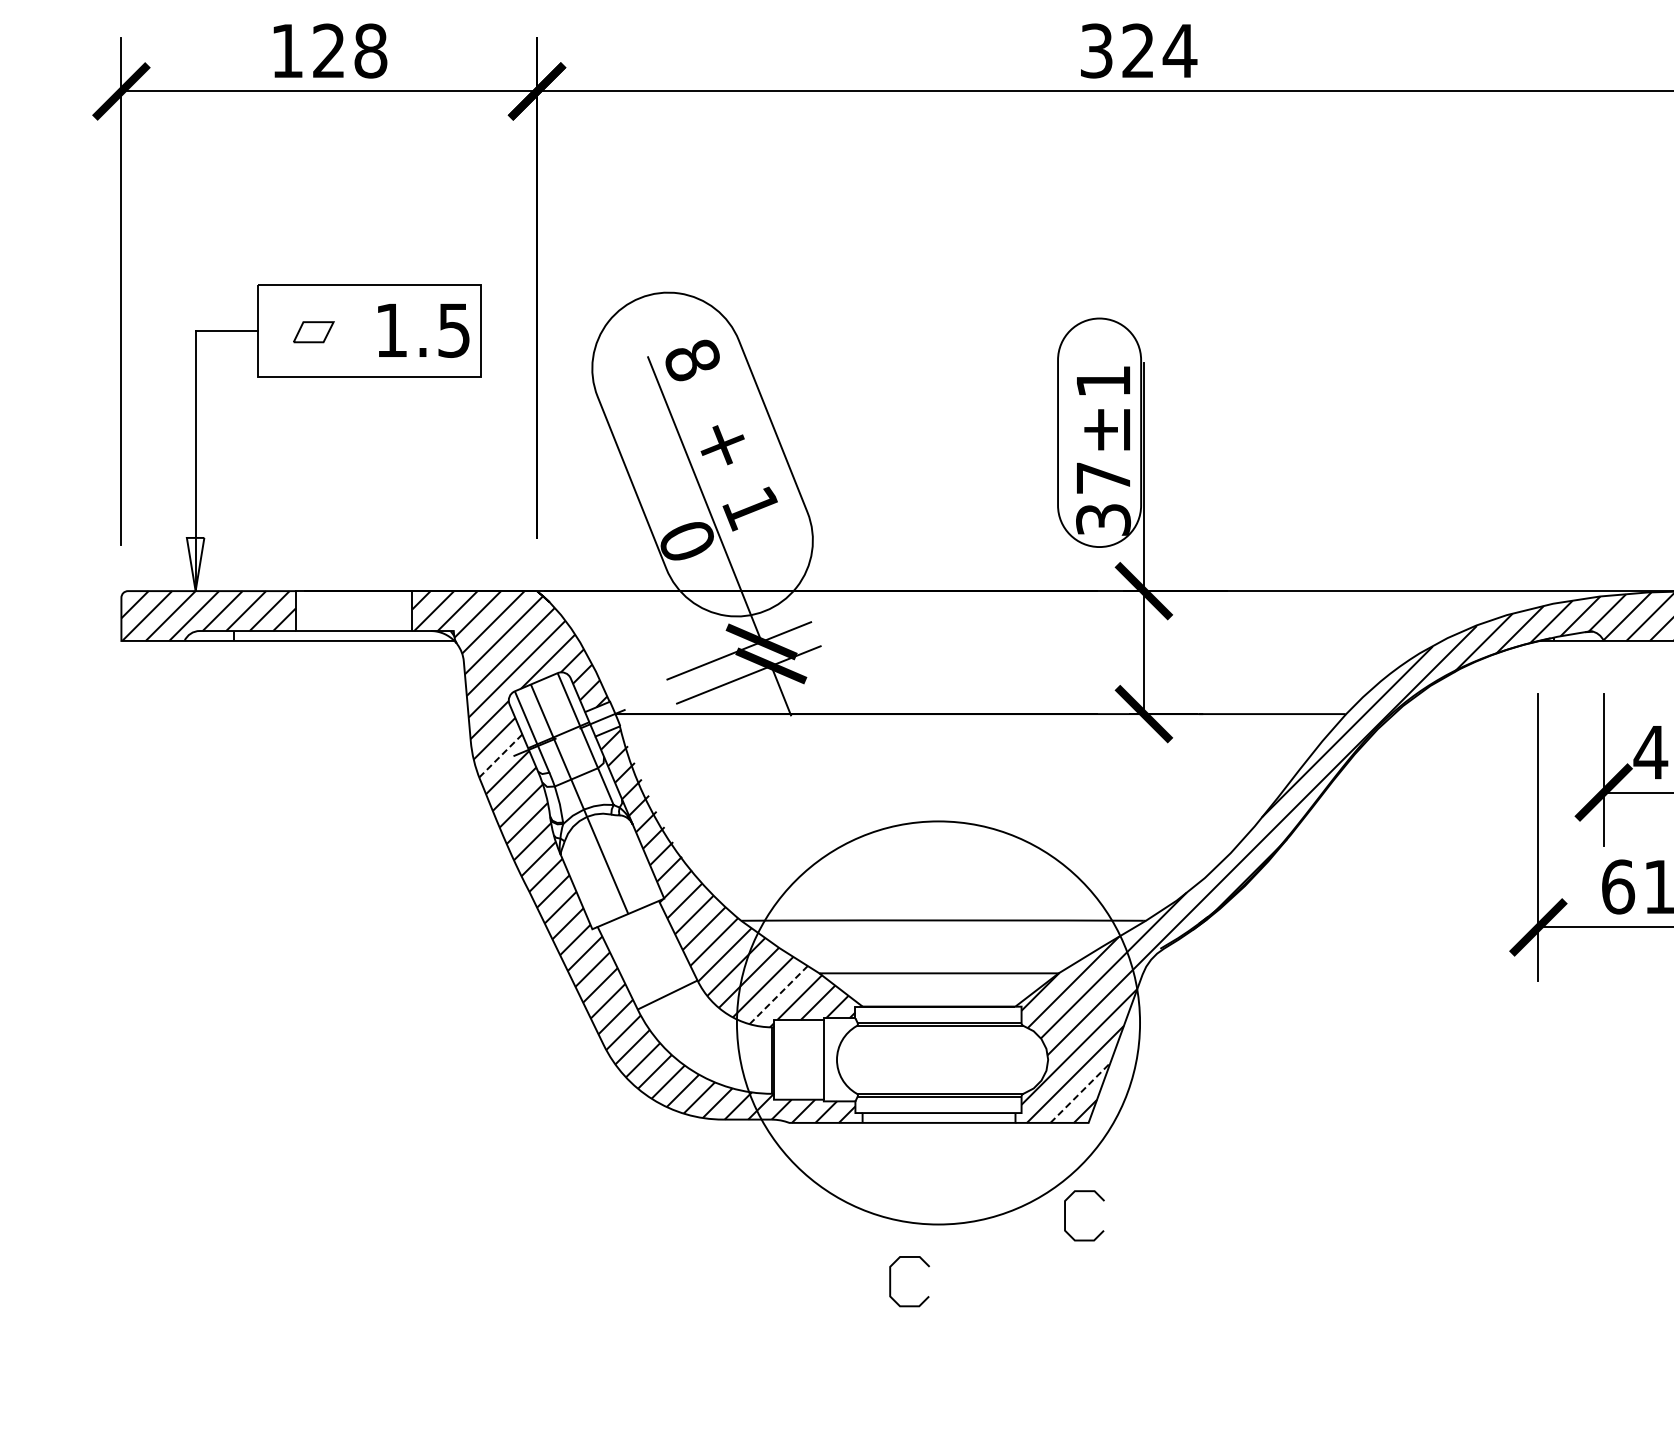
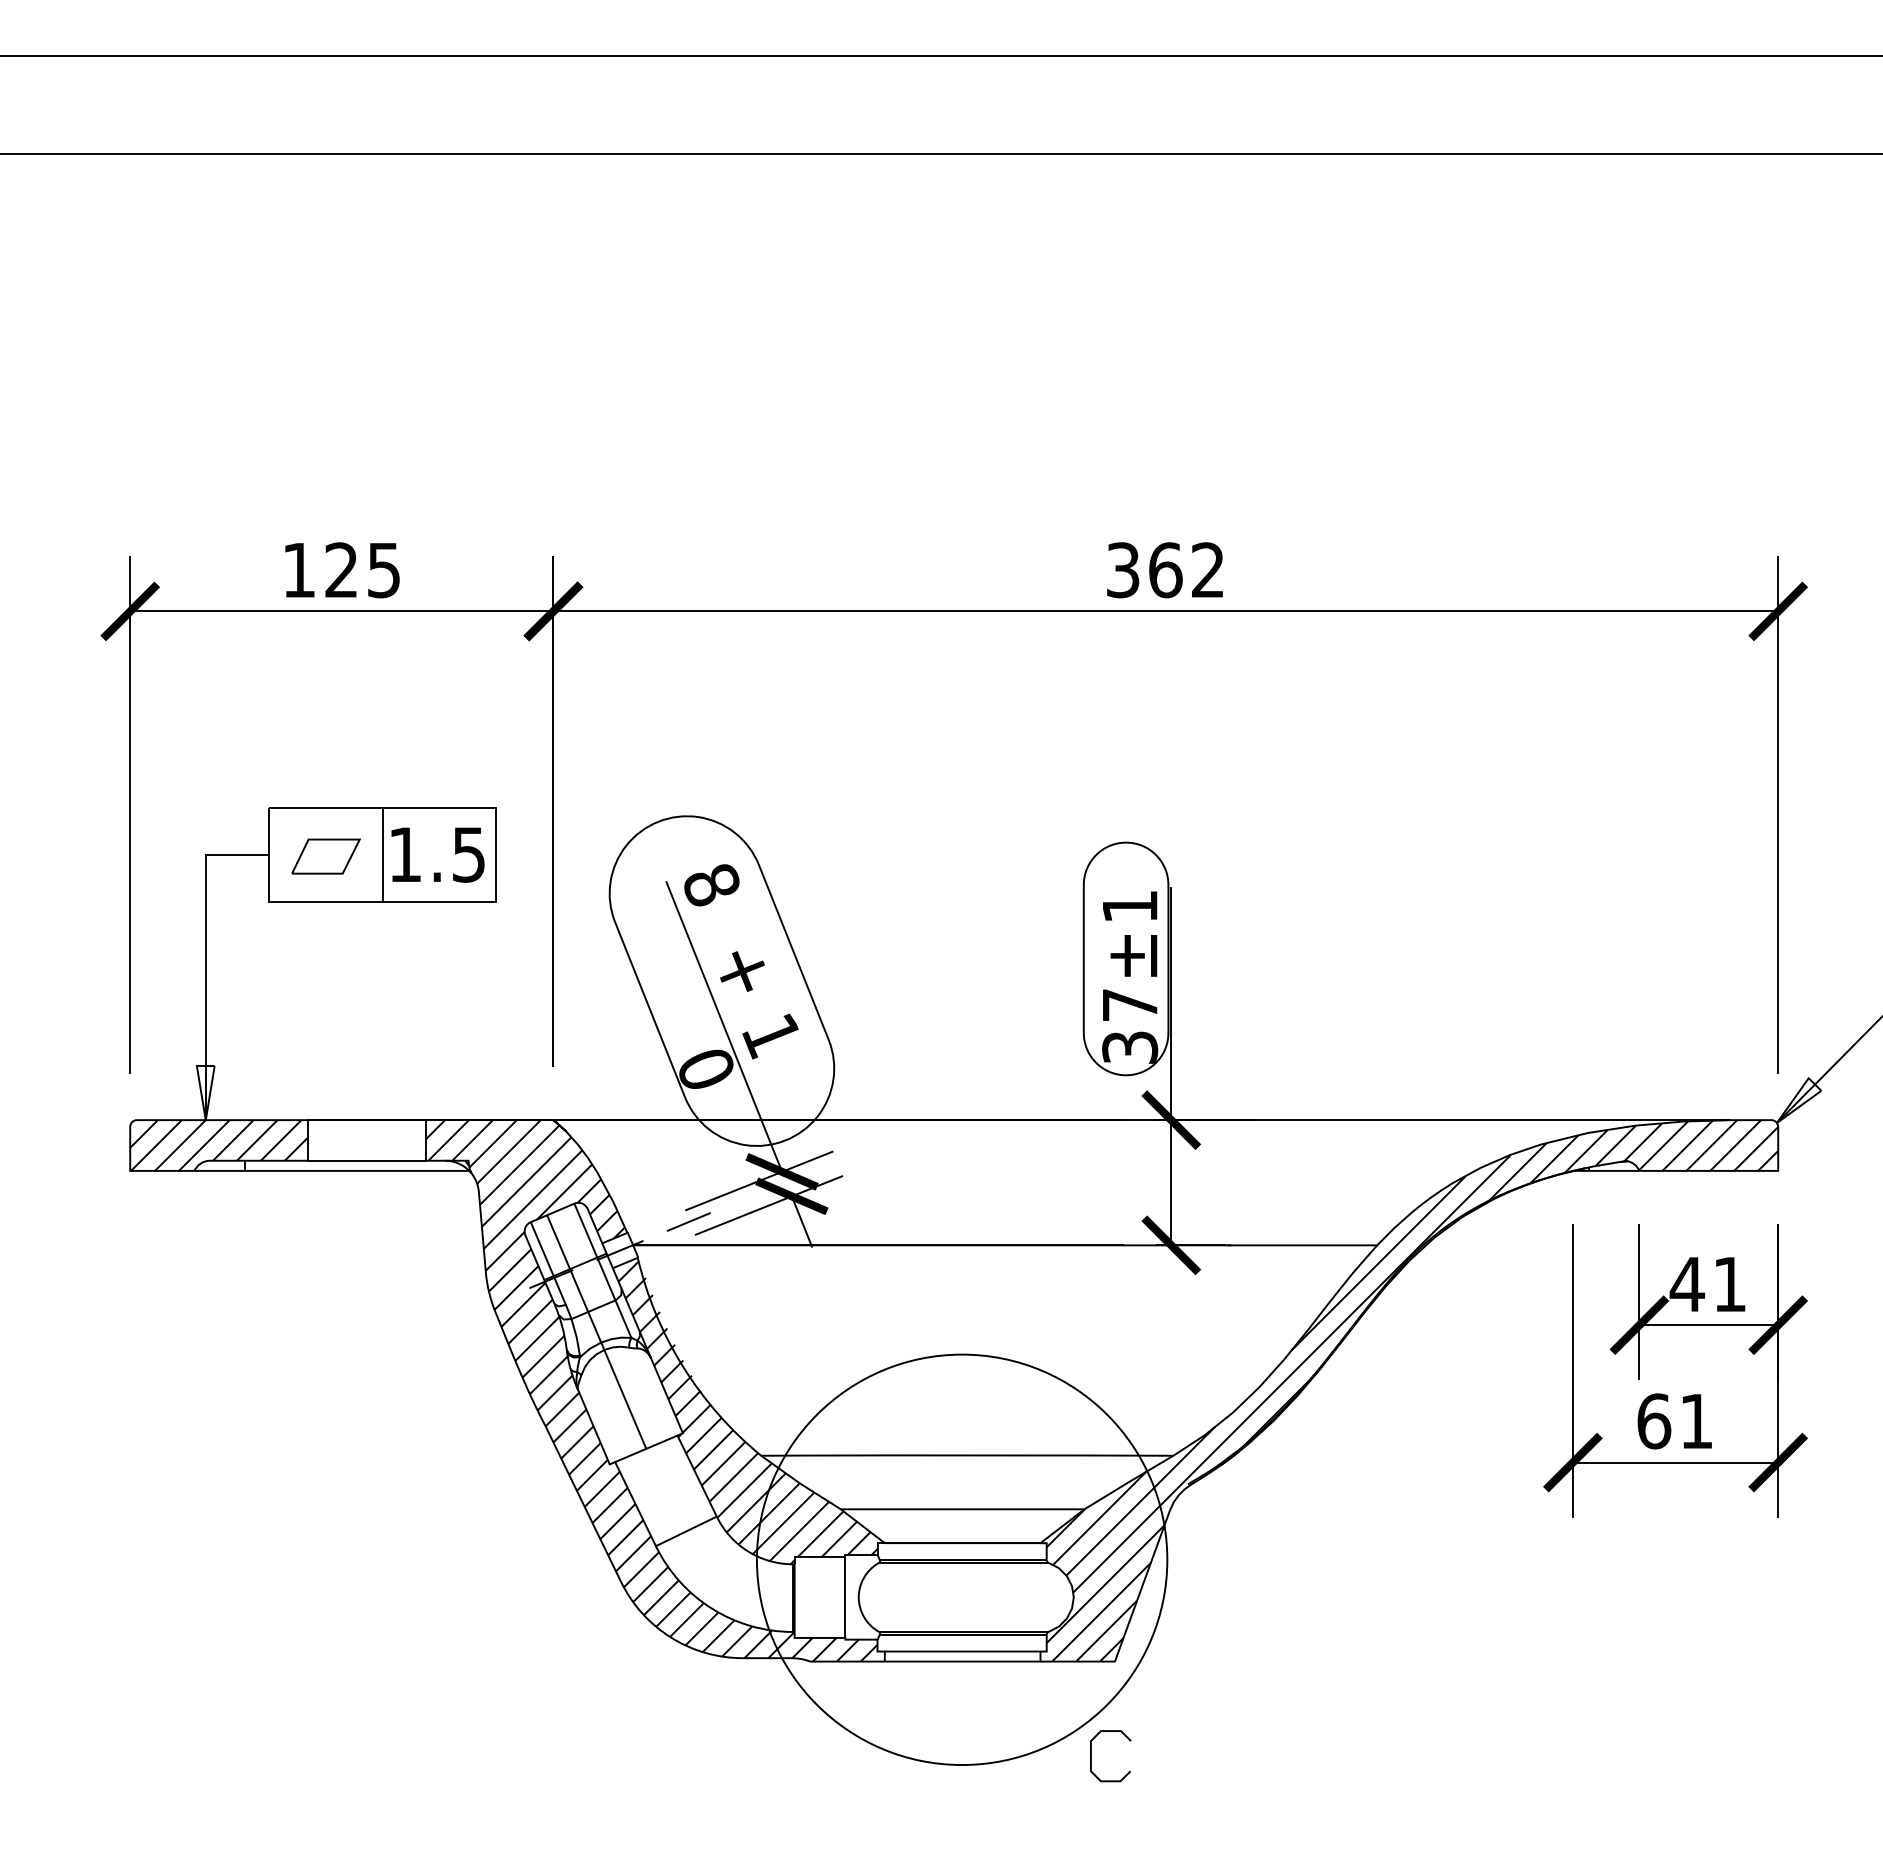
text: (370, 51) -> (383, 570), 128 -> 125
text: (1159, 51) -> (1187, 570), 324 -> 362
line: (369, 330) -> (382, 854), added
part: (313, 332) -> (325, 856), size x1.67
line: (669, 690) -> (688, 1221), added
line: (500, 756) -> (516, 1288), dashed -> solid
line: (778, 995) -> (799, 1531), dashed -> solid
line: (1080, 1092) -> (1106, 1630), dashed -> solid
curve: (890, 1281) -> (913, 1823), removed

